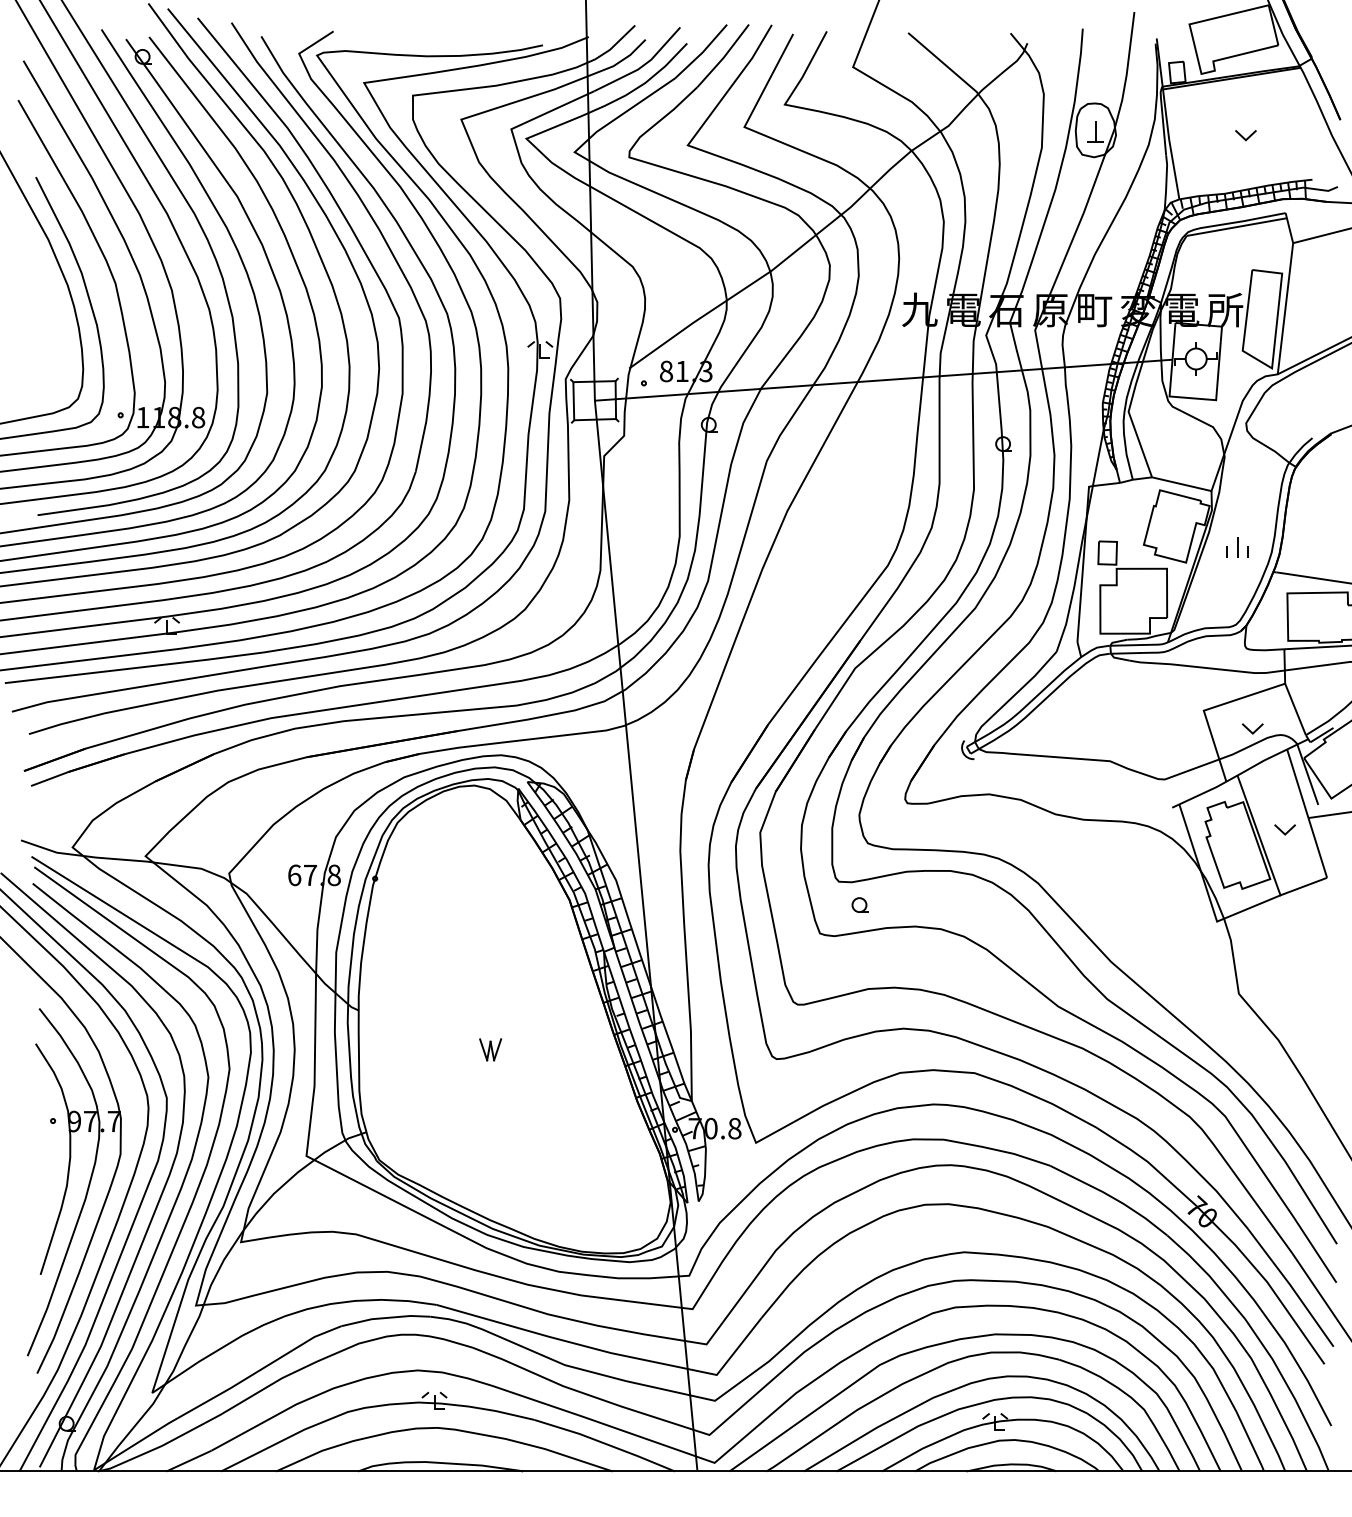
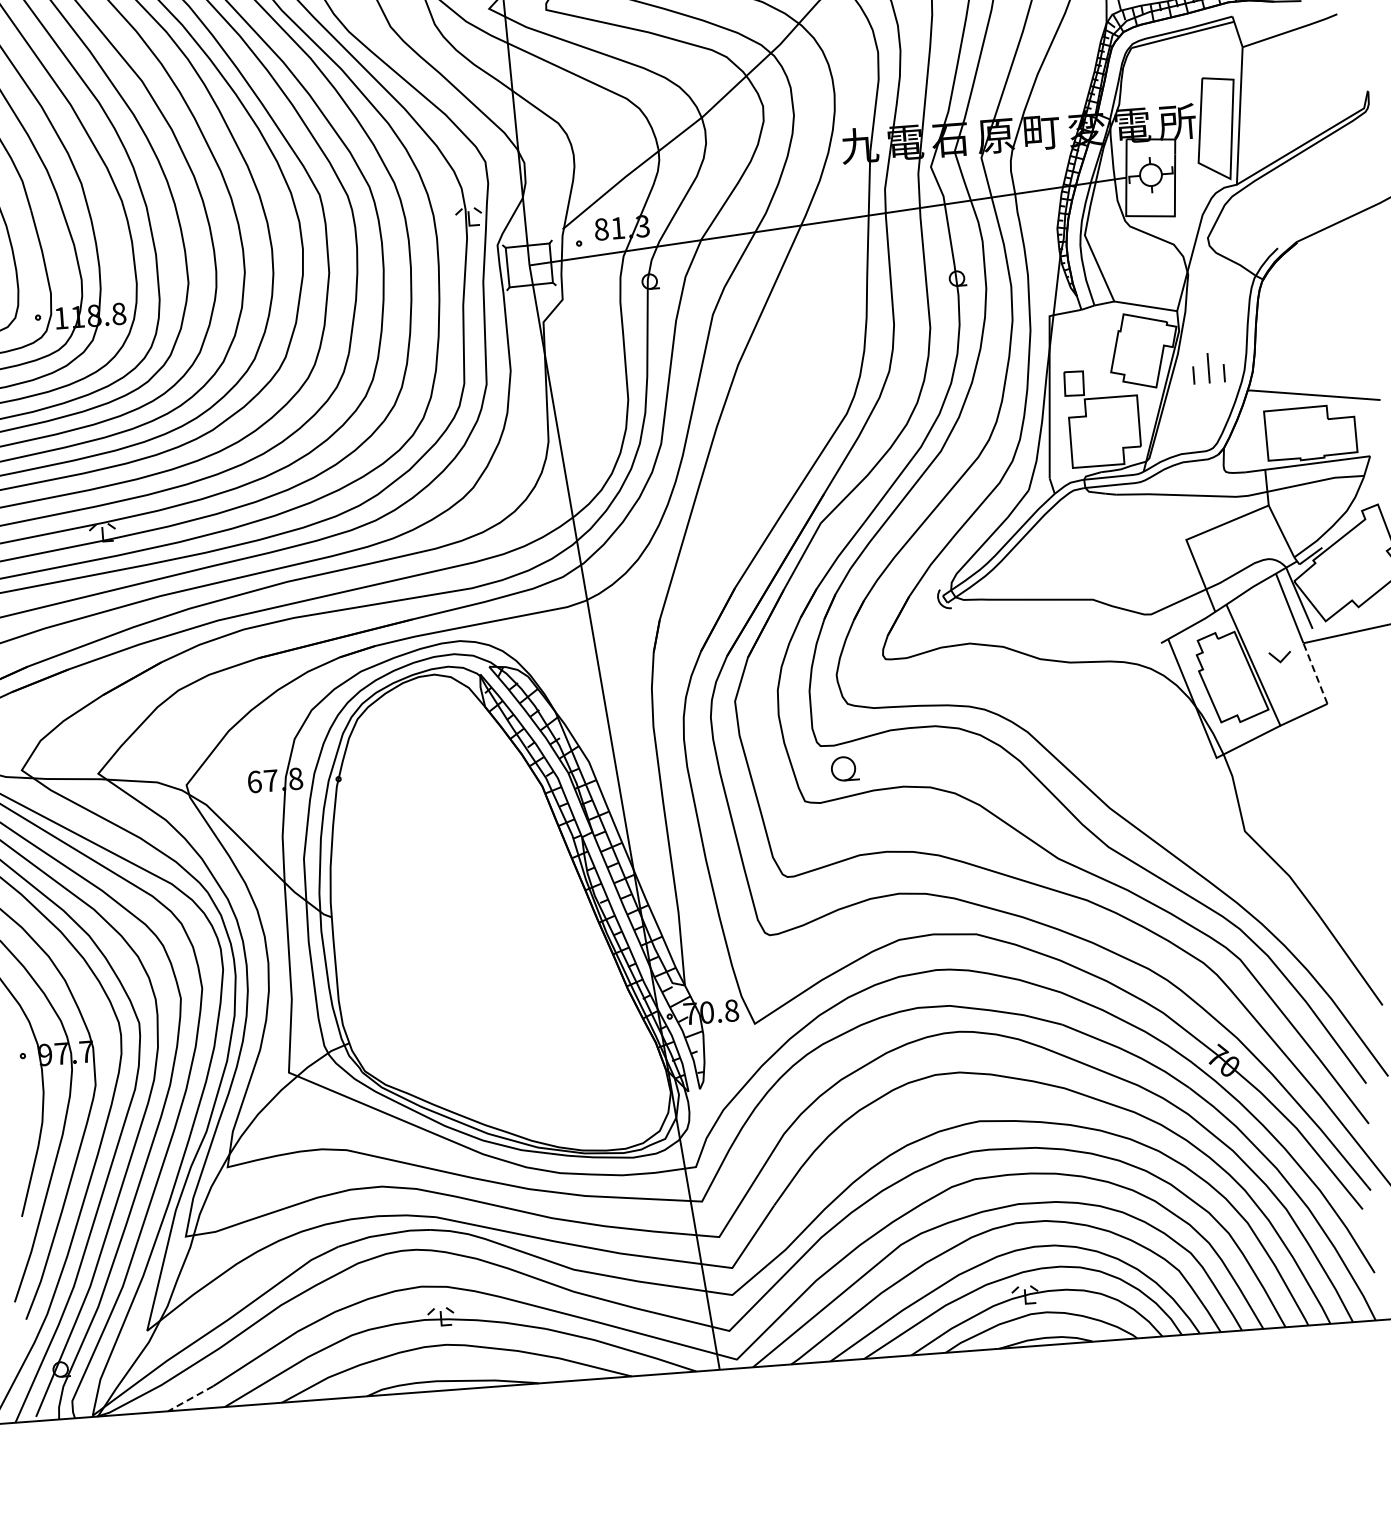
part: (1237, 547) -> (1208, 367), size x1.4
part: (1252, 728) -> (1238, 554), removed
line: (1317, 847) -> (1315, 673), solid -> dashed
part: (859, 904) -> (843, 768), size x1.6
part: (490, 1049) -> (471, 947), removed
line: (188, 1461) -> (190, 1399), solid -> dashed

